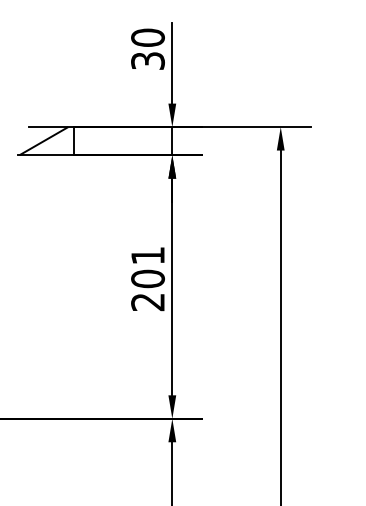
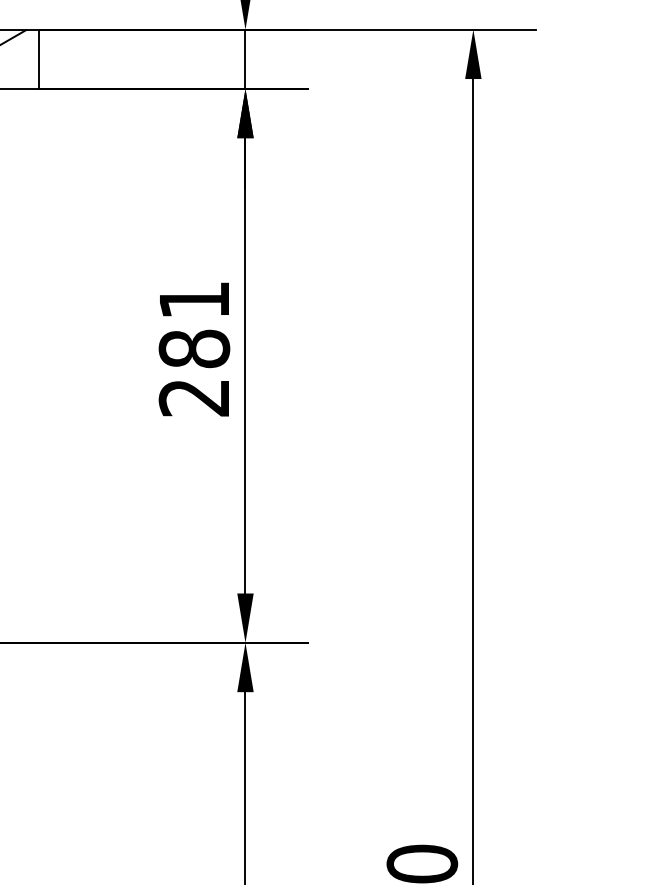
text: (147, 278) -> (193, 347), 201 -> 281

